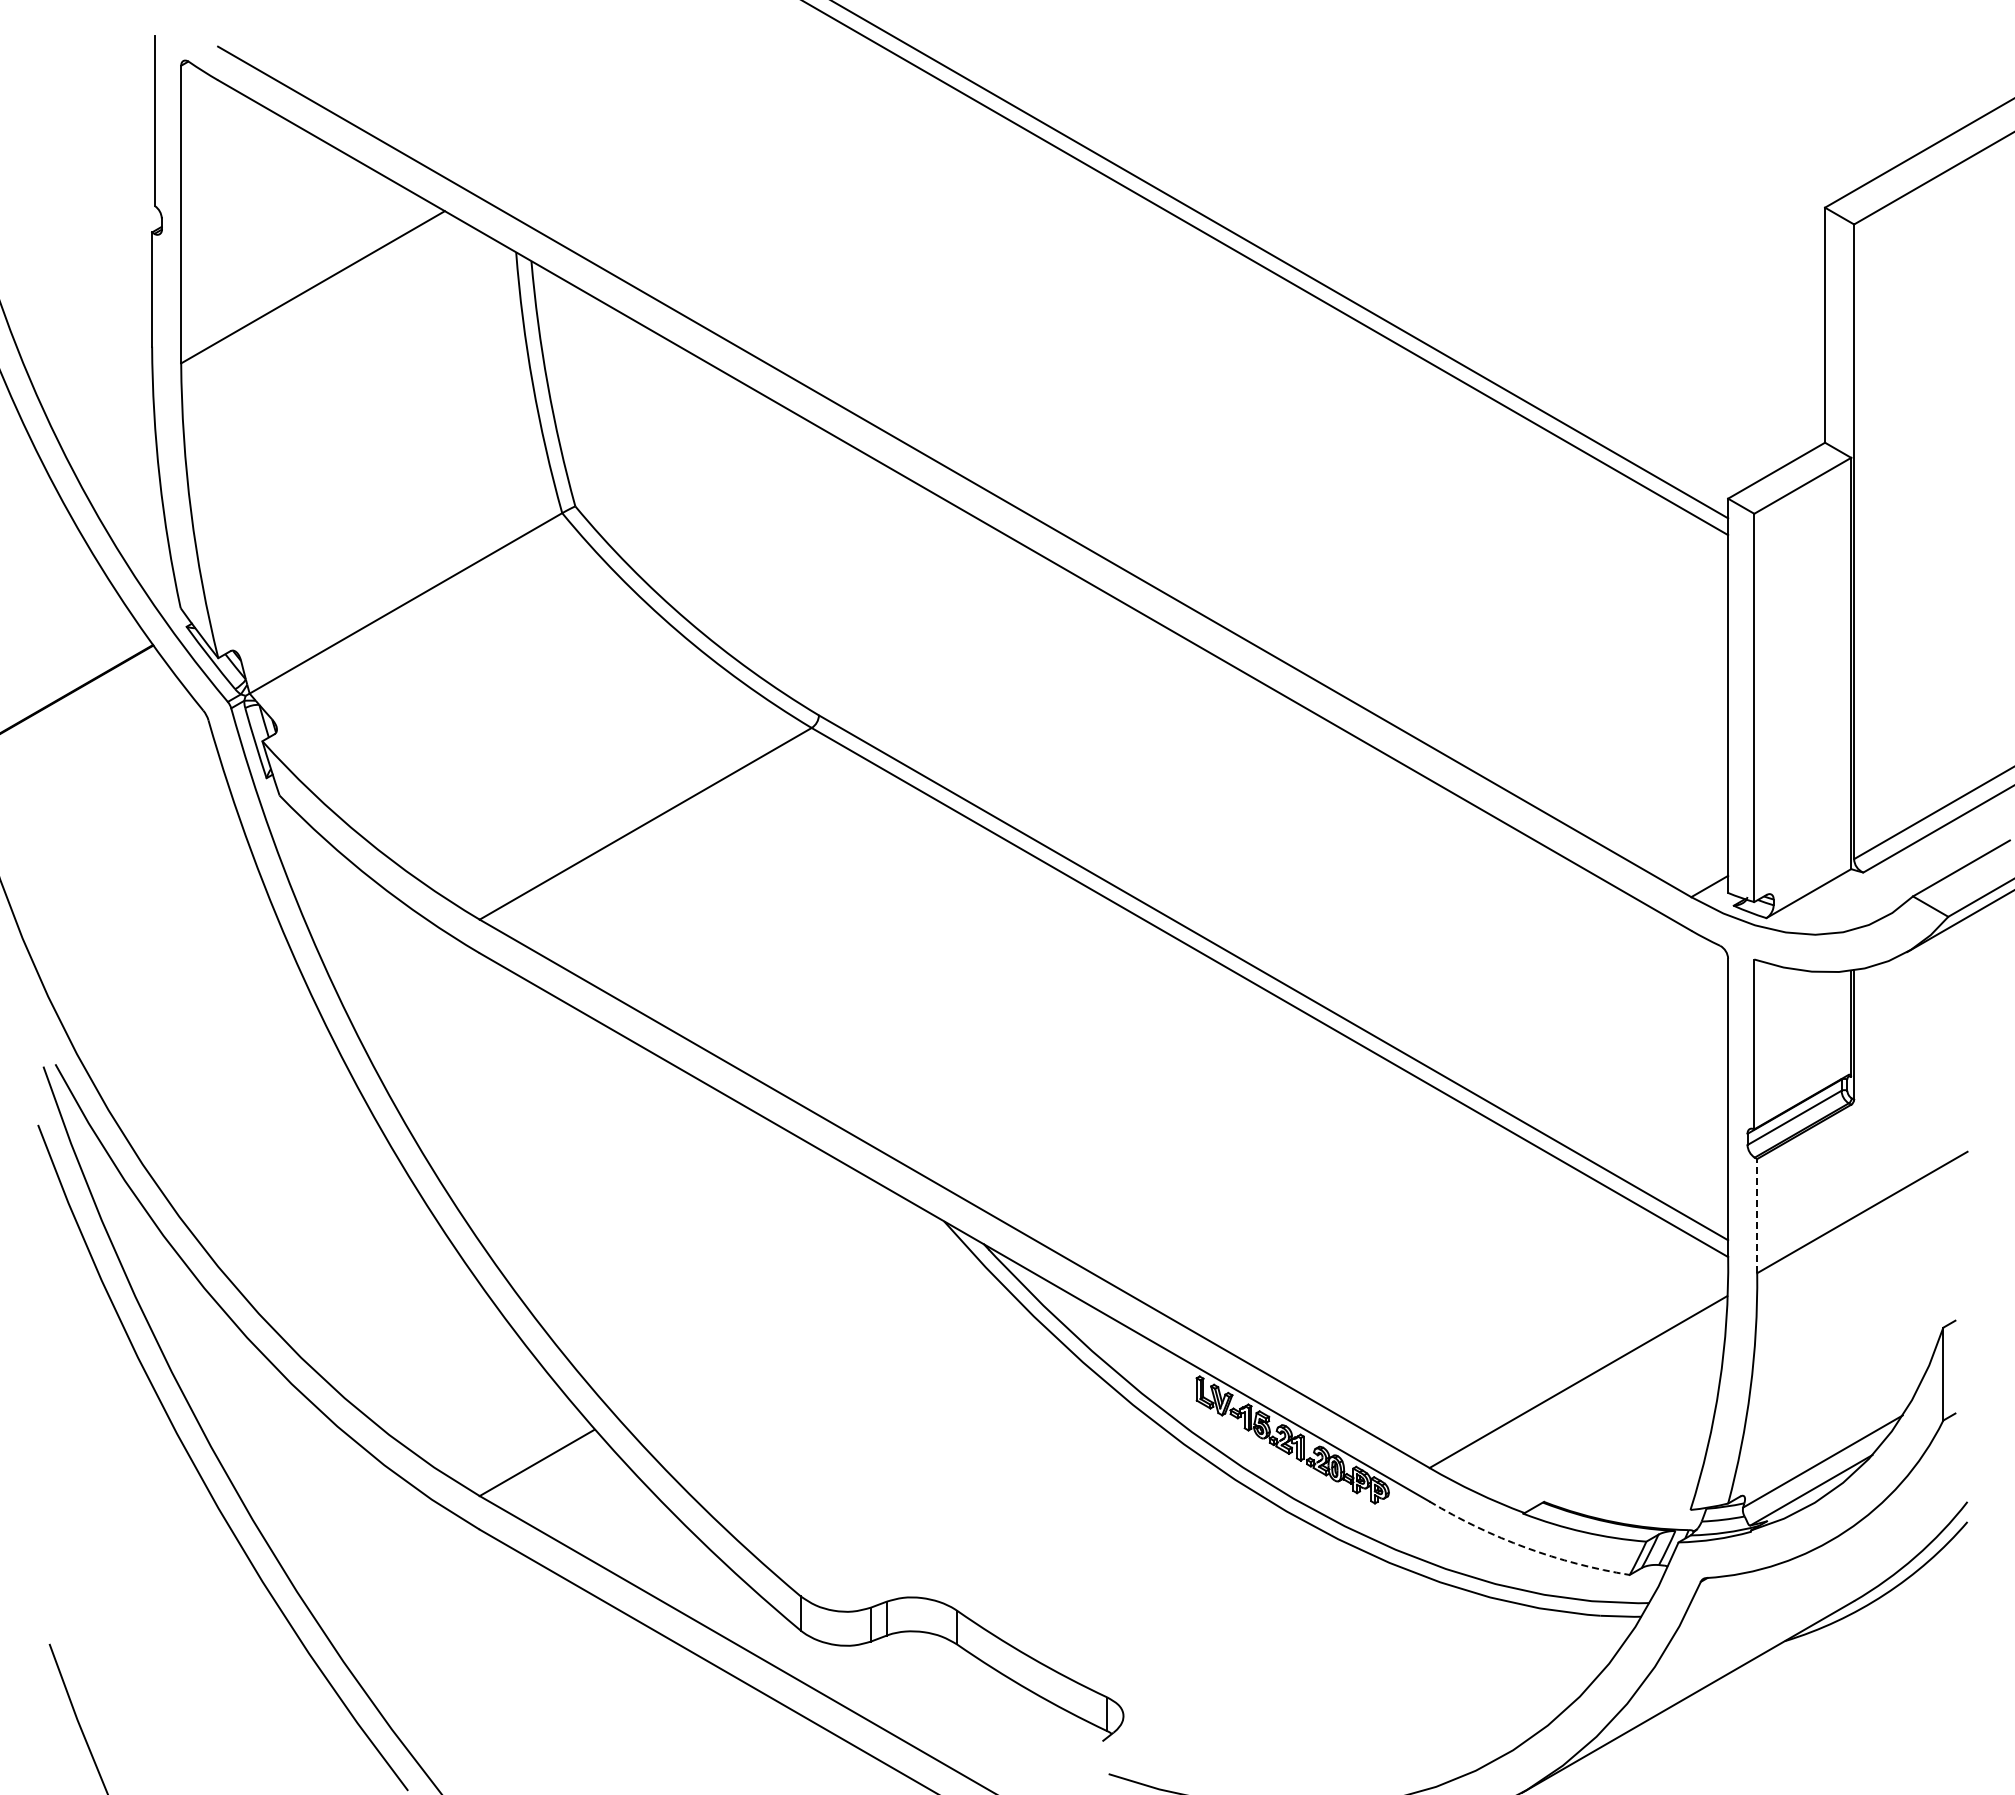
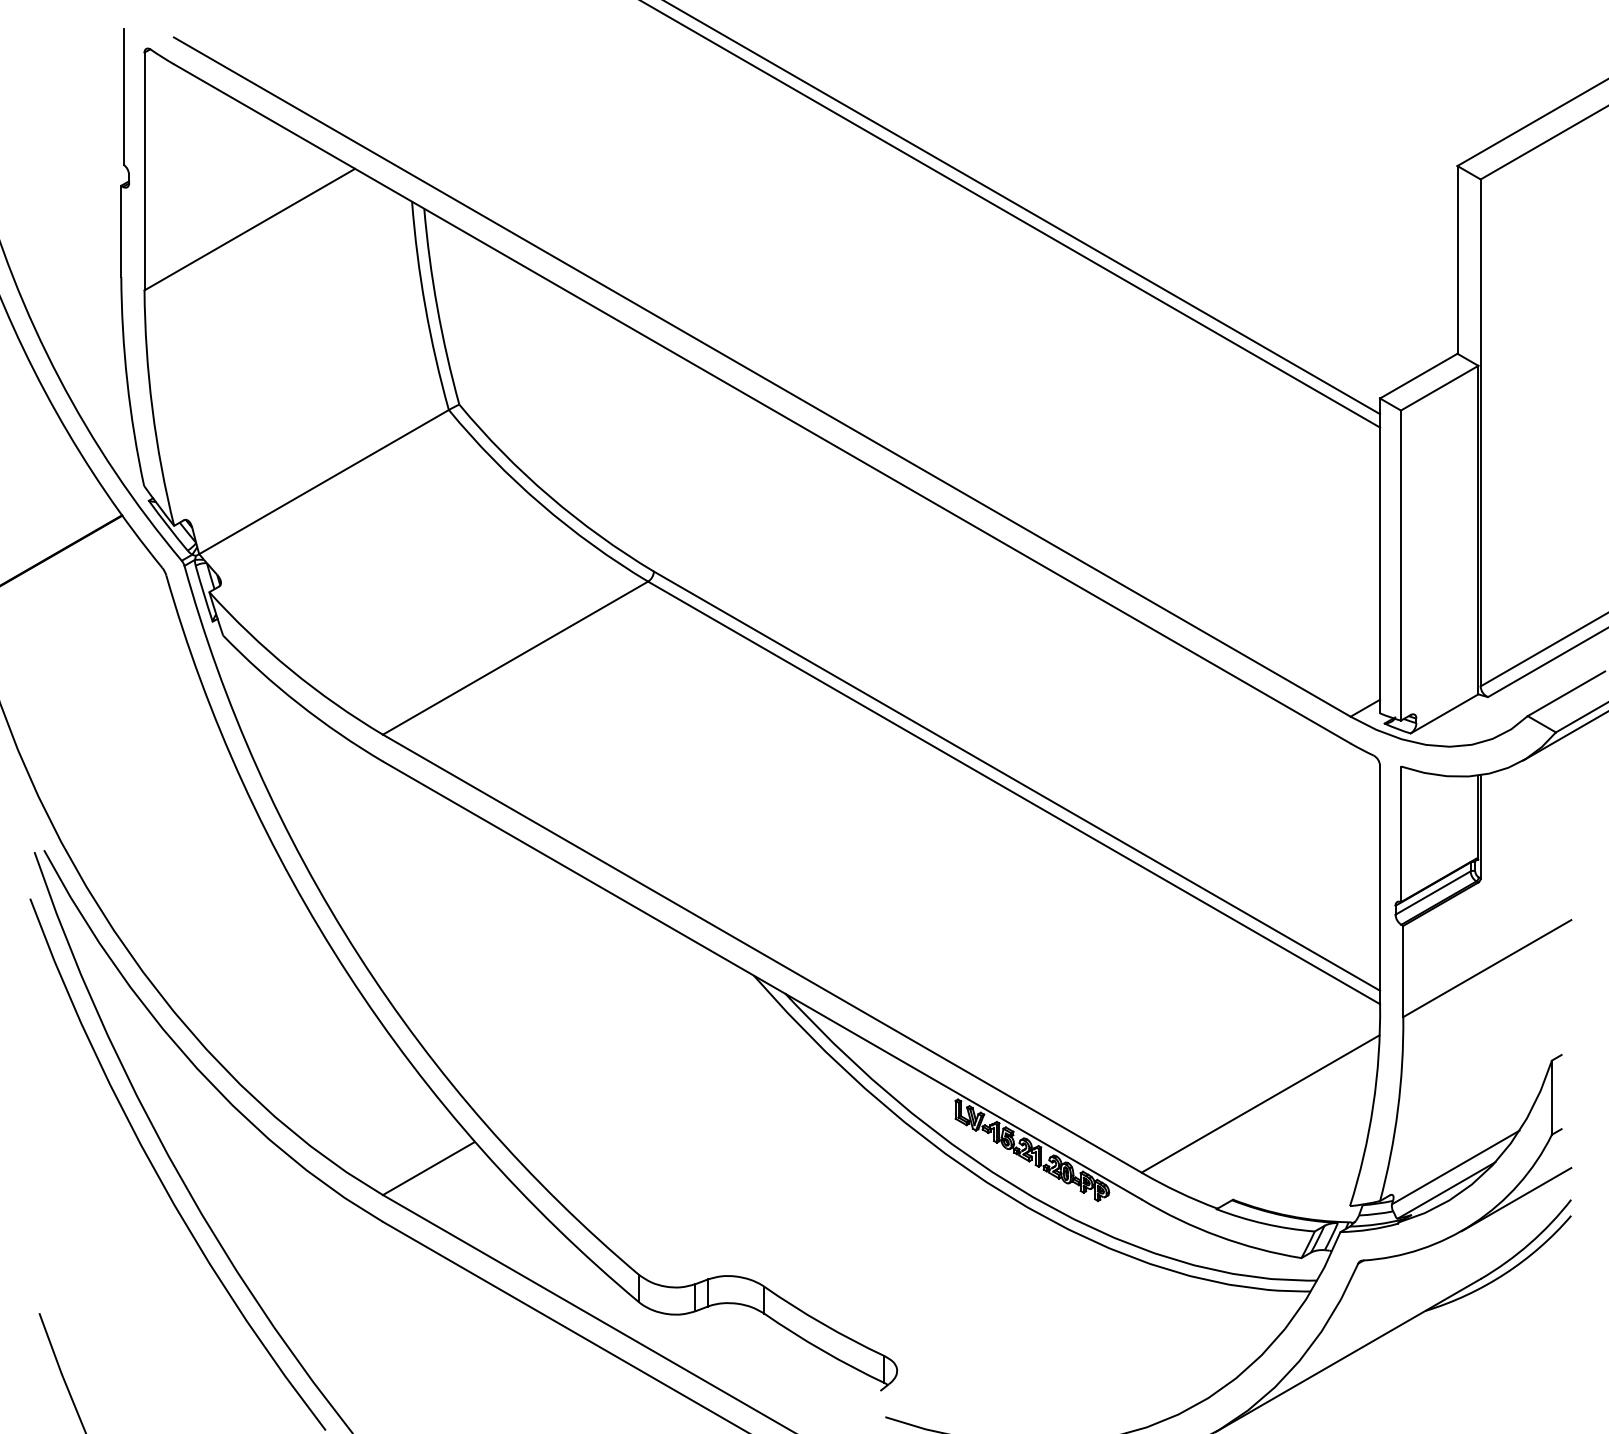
line: (1757, 1215) -> (1403, 970), dashed -> solid
line: (1898, 1501) -> (1516, 1199), added
arc: (1526, 1547) -> (1219, 1236), dashed -> solid

